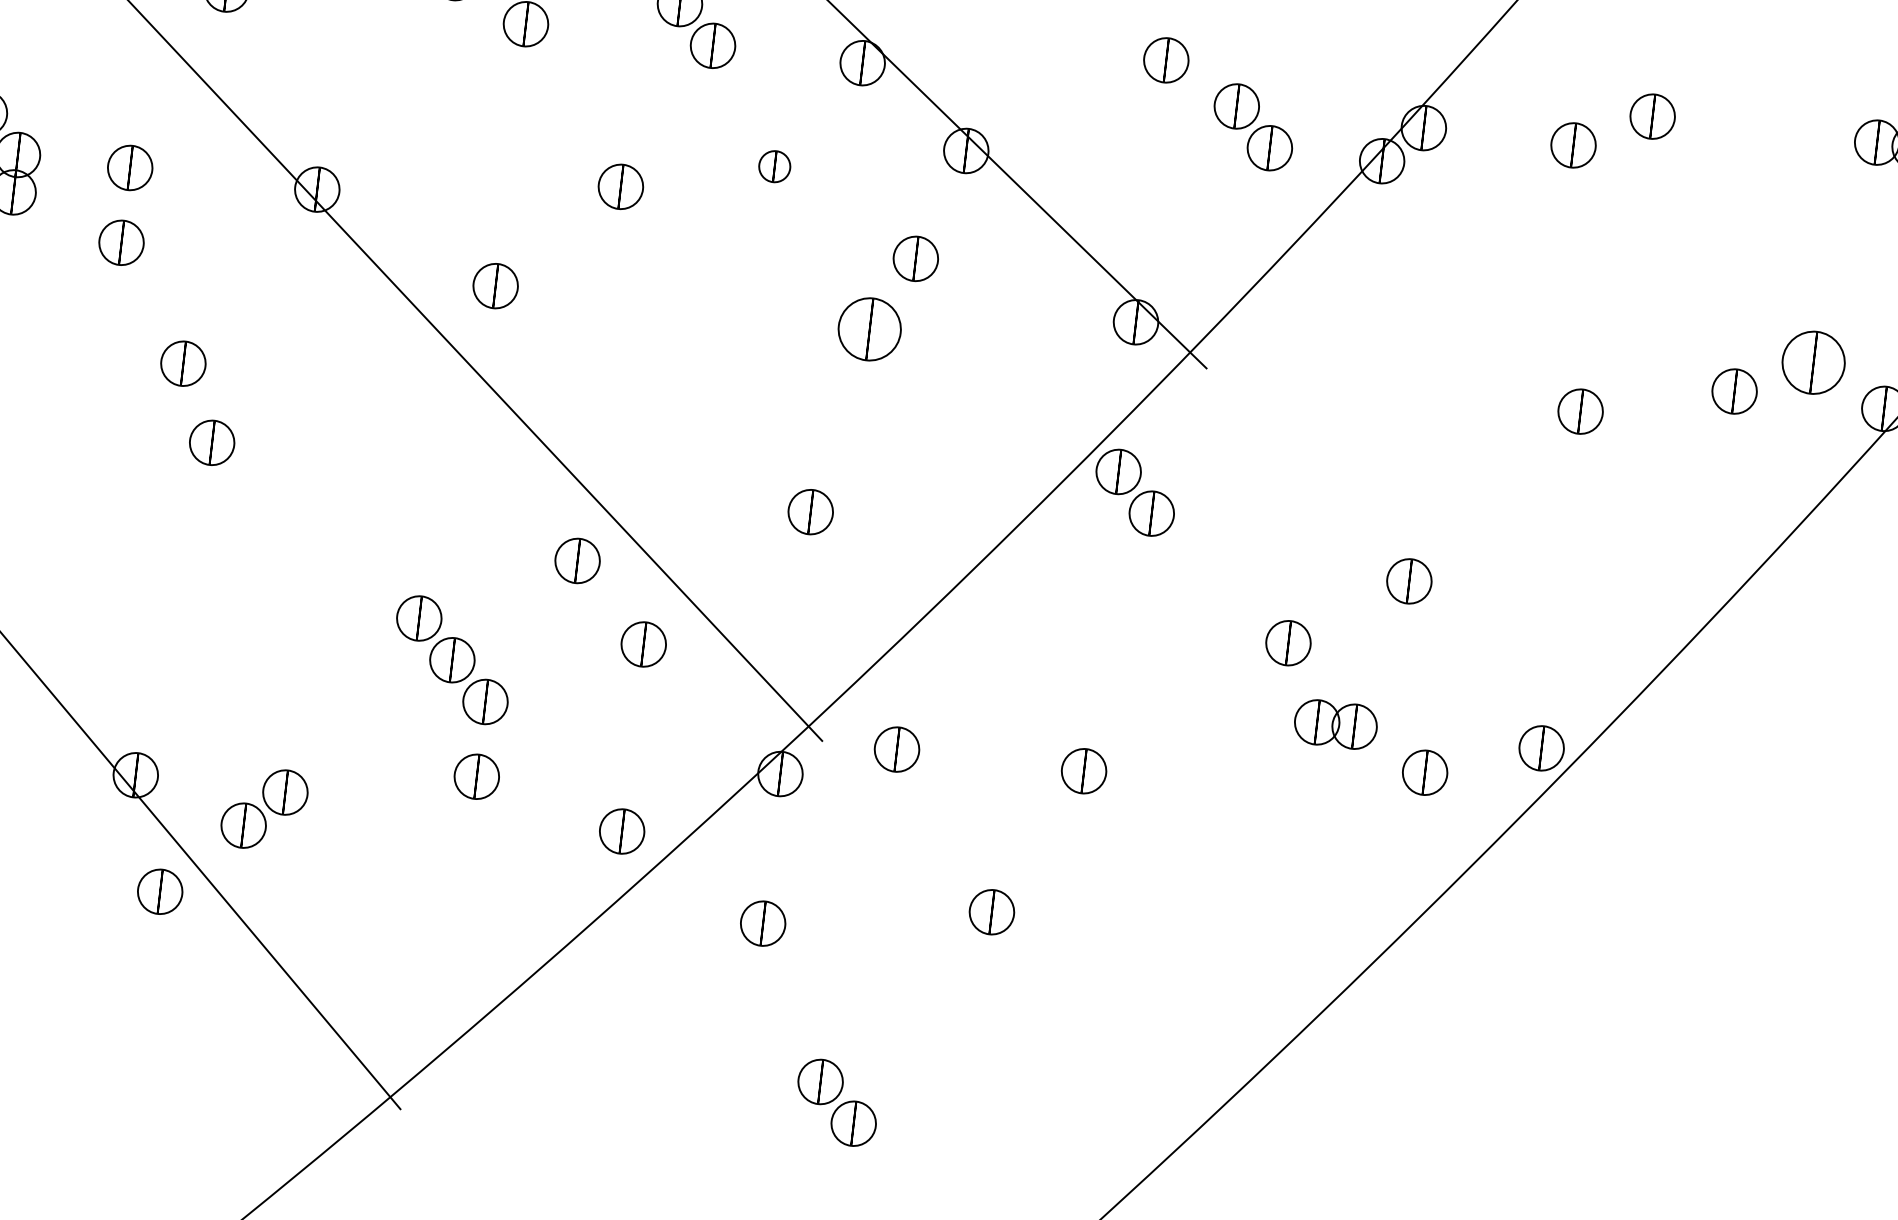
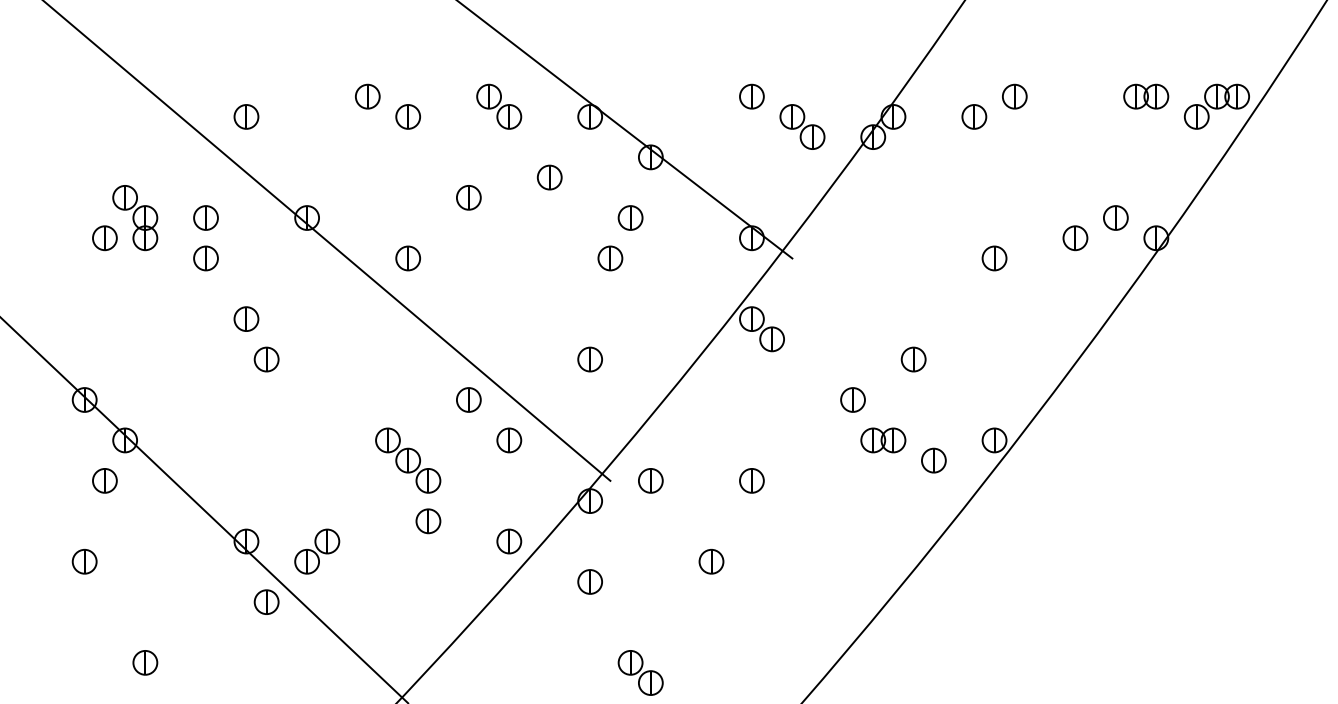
part: (774, 166) -> (549, 177), size x1.43
part: (869, 329) -> (610, 258), size x0.71
part: (1813, 361) -> (1115, 217), size x0.71

